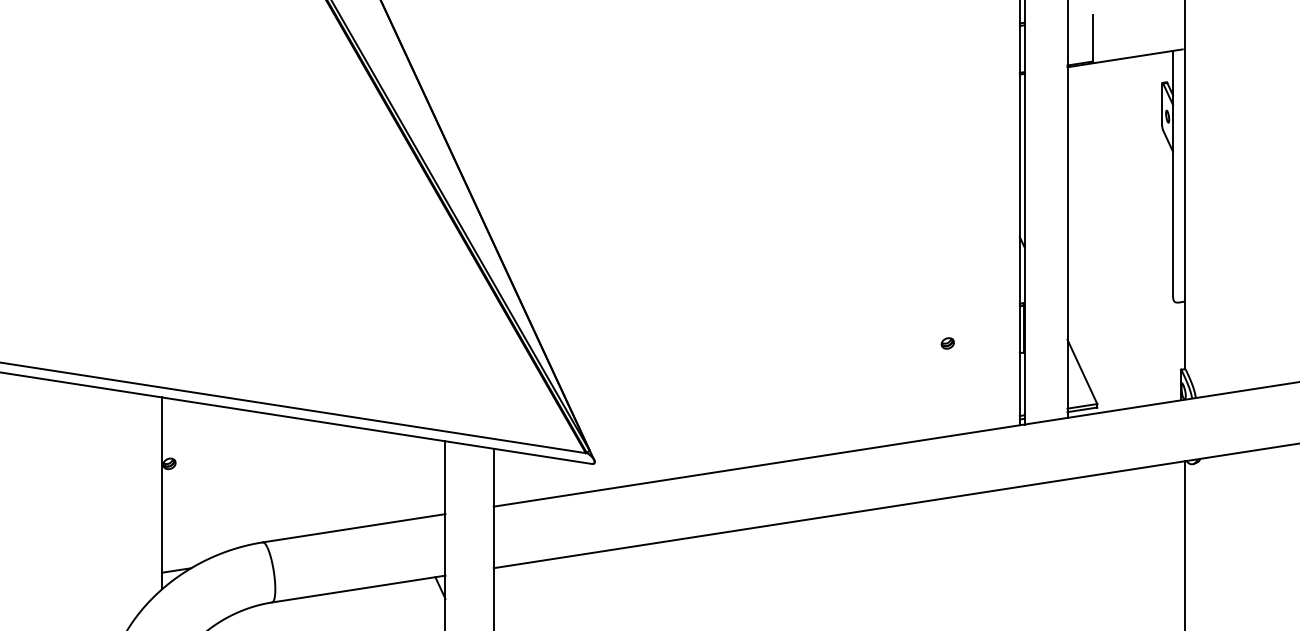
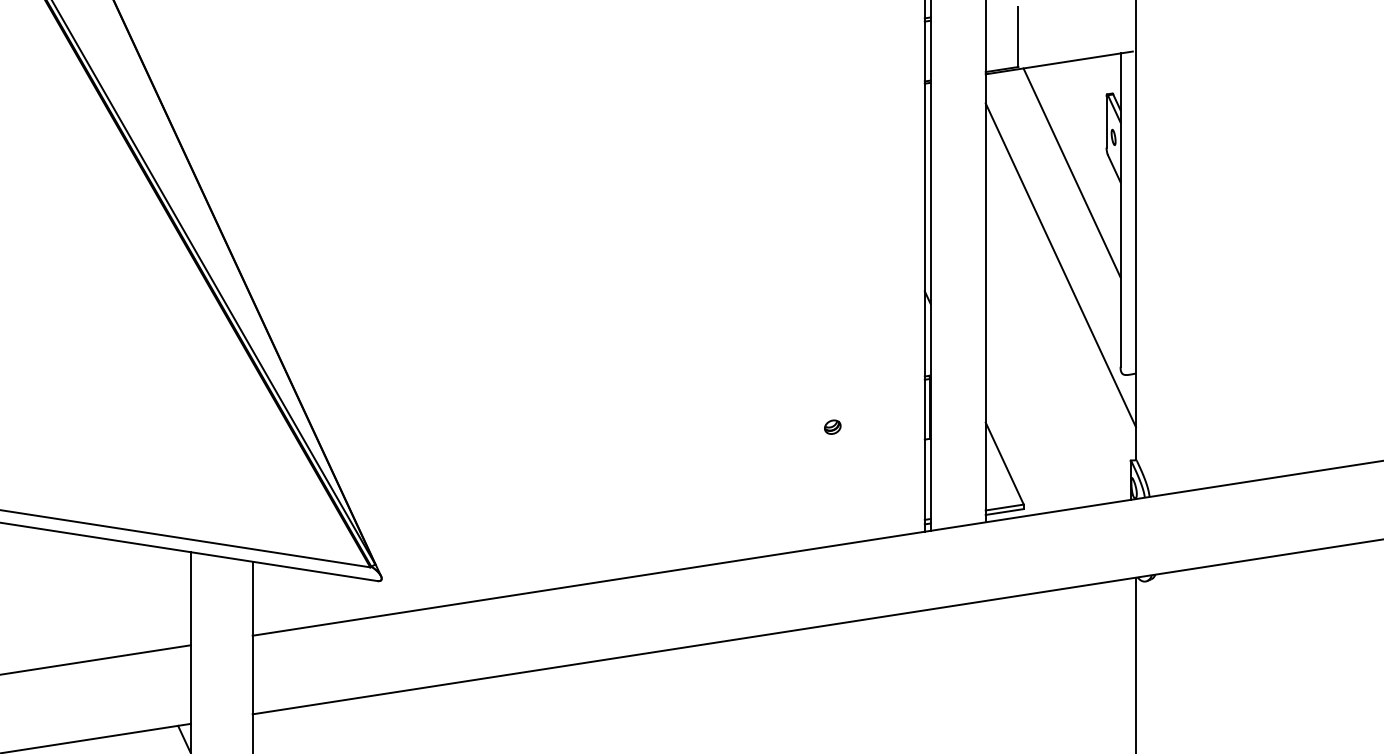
line: (1135, 144) -> (1072, 173), added
line: (1126, 216) -> (1061, 265), added

